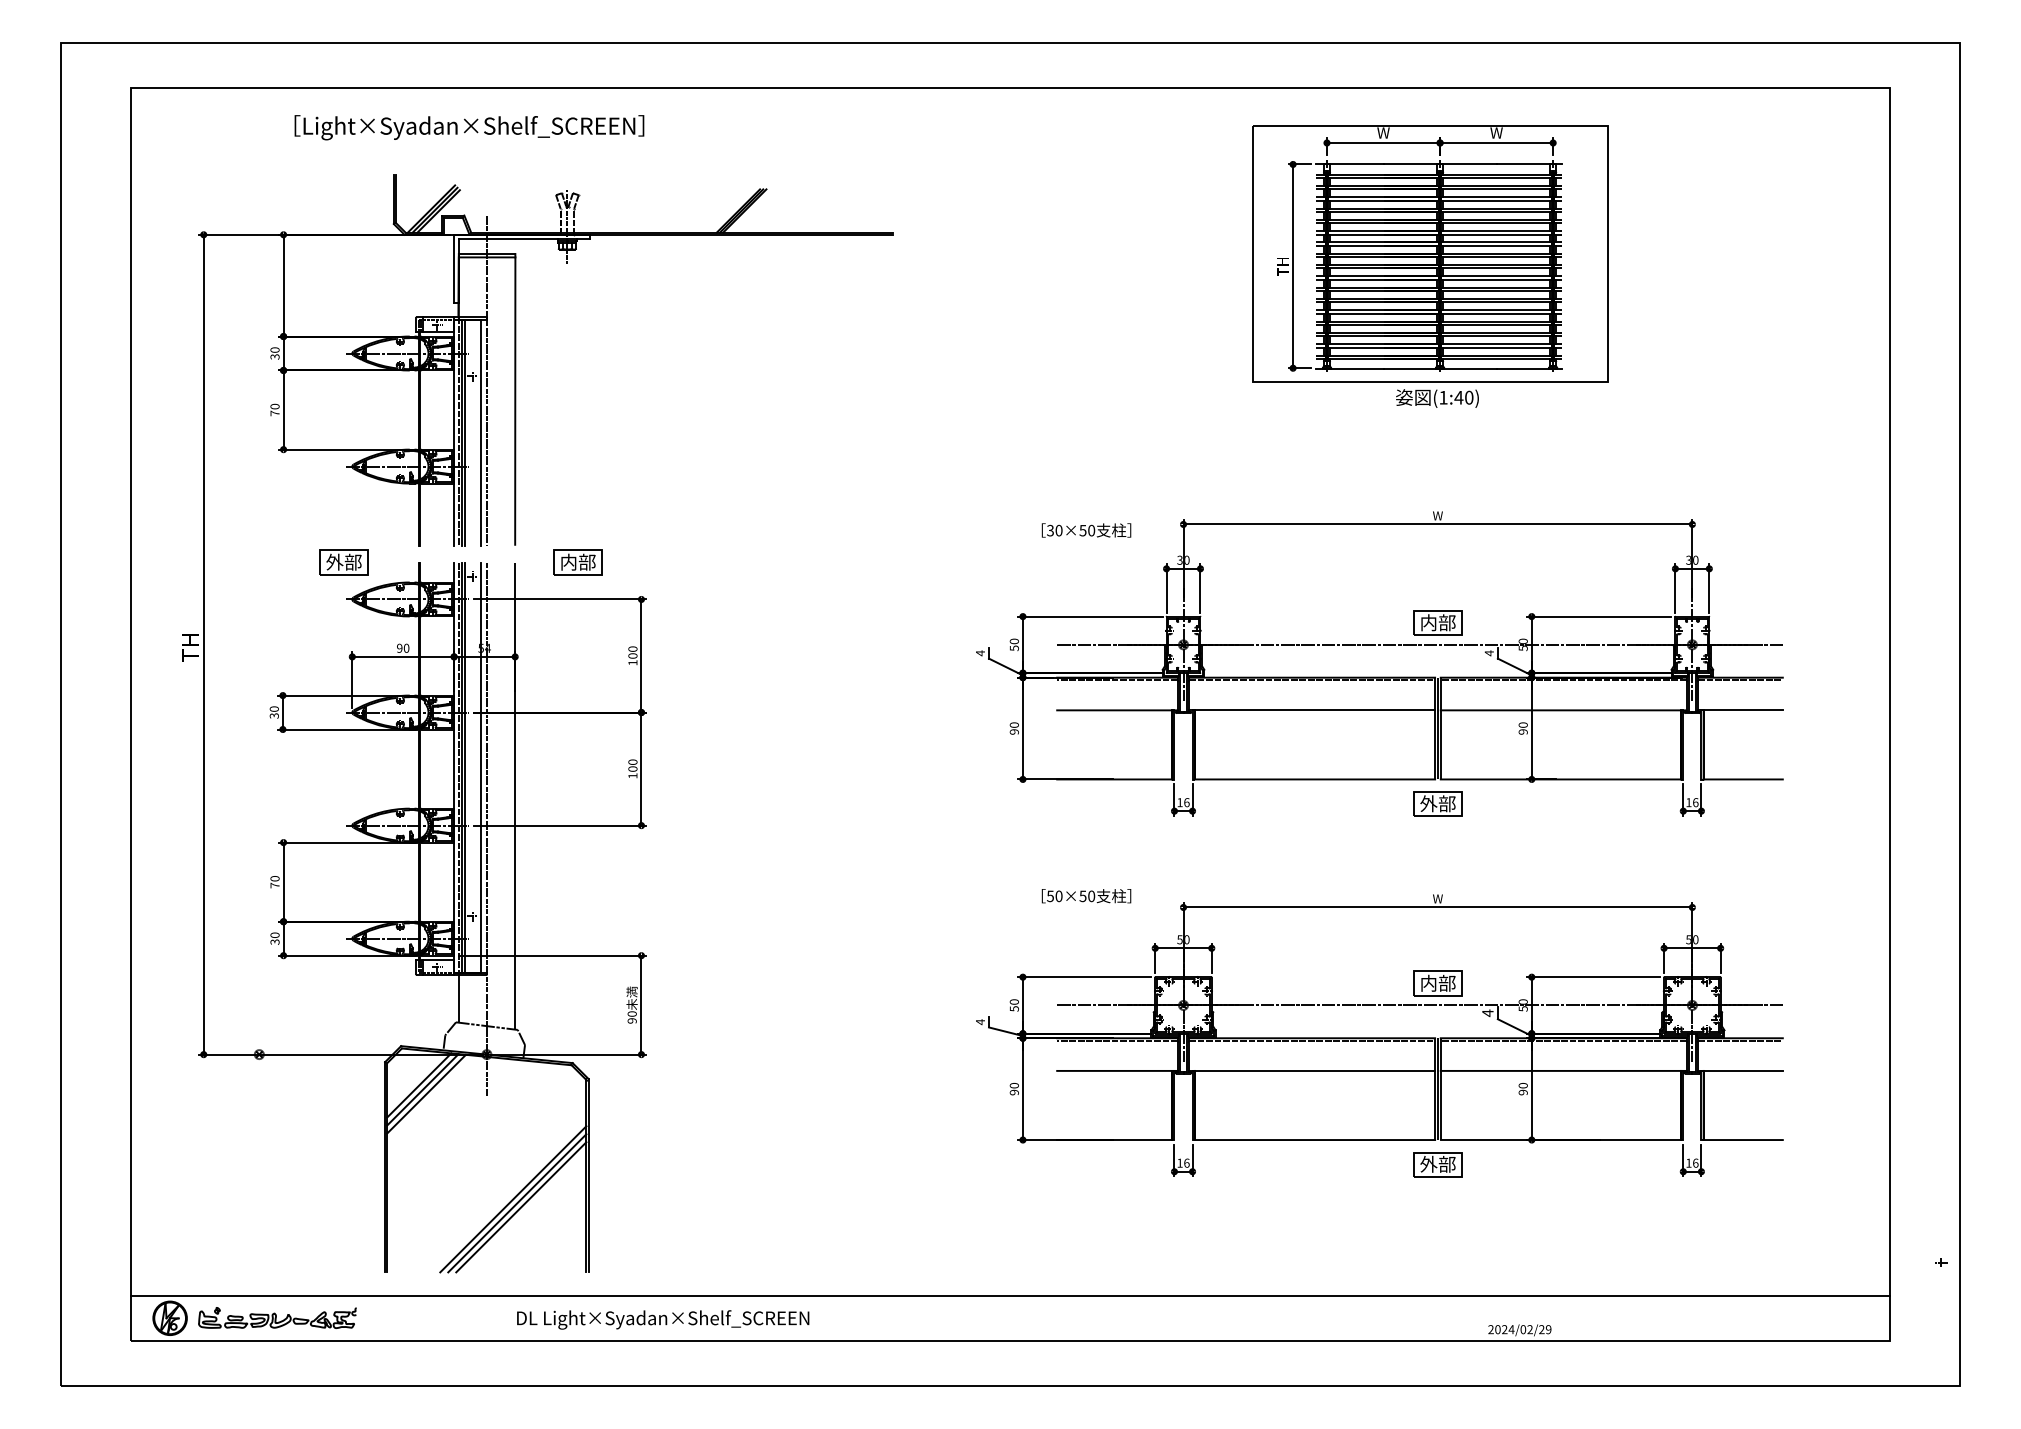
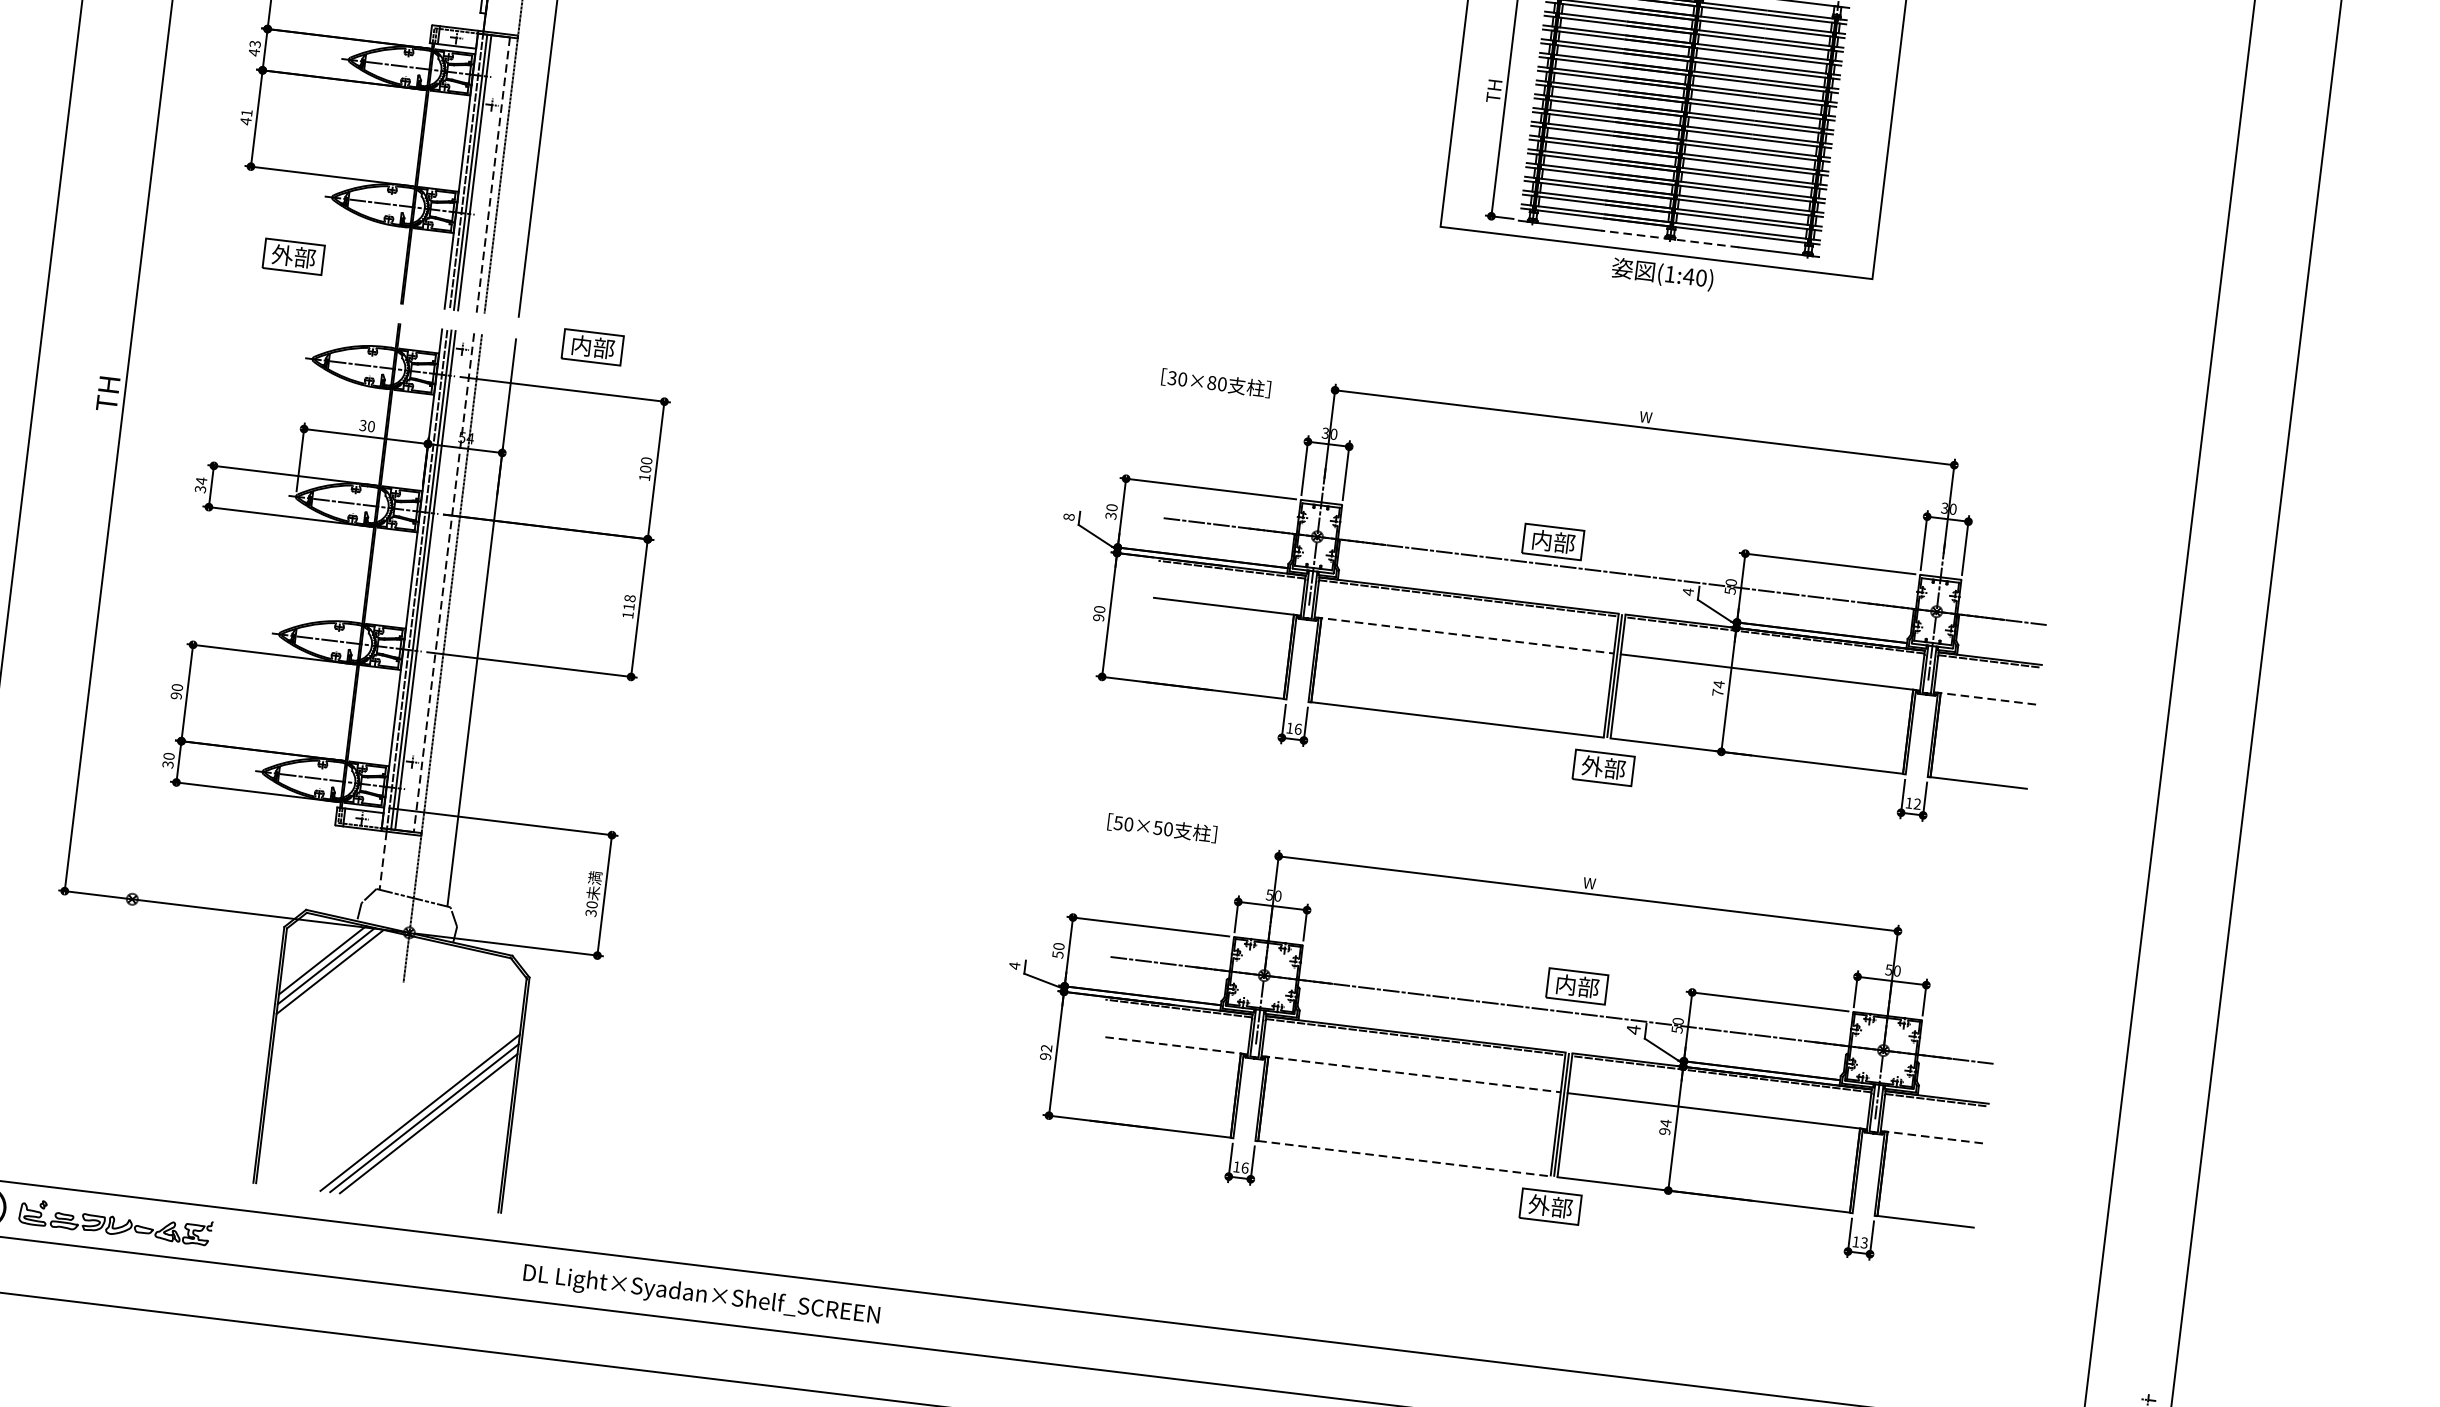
text: (274, 353) -> (254, 48), 30 -> 43
line: (1440, 369) -> (1670, 239), solid -> dashed
text: (274, 409) -> (245, 116), 70 -> 41
line: (480, 433) -> (492, 176), solid -> dashed
text: (1082, 530) -> (1211, 382), 30×50 -> 30×80
part: (343, 562) -> (293, 256), moved
part: (1437, 622) -> (1552, 541), moved
text: (1013, 647) -> (1110, 514), 50 -> 30
text: (399, 648) -> (362, 425), 90 -> 30
text: (980, 653) -> (1069, 517), 4 -> 8
text: (273, 709) -> (200, 481), 30 -> 34
line: (1312, 710) -> (1464, 635), solid -> dashed
line: (1740, 710) -> (1985, 698), solid -> dashed
text: (1522, 728) -> (1717, 688), 90 -> 74
text: (632, 765) -> (629, 602), 100 -> 118
line: (480, 767) -> (443, 582), solid -> dashed
text: (1695, 802) -> (1917, 803), 16 -> 12
text: (274, 885) -> (175, 695), 70 -> 90
line: (458, 998) -> (383, 860), solid -> dashed
text: (632, 1020) -> (591, 912), 90 -> 30
line: (1117, 1070) -> (1174, 1045), solid -> dashed
line: (1312, 1070) -> (1411, 1073), solid -> dashed
line: (1740, 1070) -> (1932, 1136), solid -> dashed
text: (1014, 1085) -> (1046, 1048), 90 -> 92
text: (1522, 1085) -> (1665, 1122), 90 -> 94
line: (1315, 1140) -> (1405, 1159), solid -> dashed
text: (1695, 1162) -> (1864, 1242), 16 -> 13
text: (663, 1319) -> (702, 1295), moved

